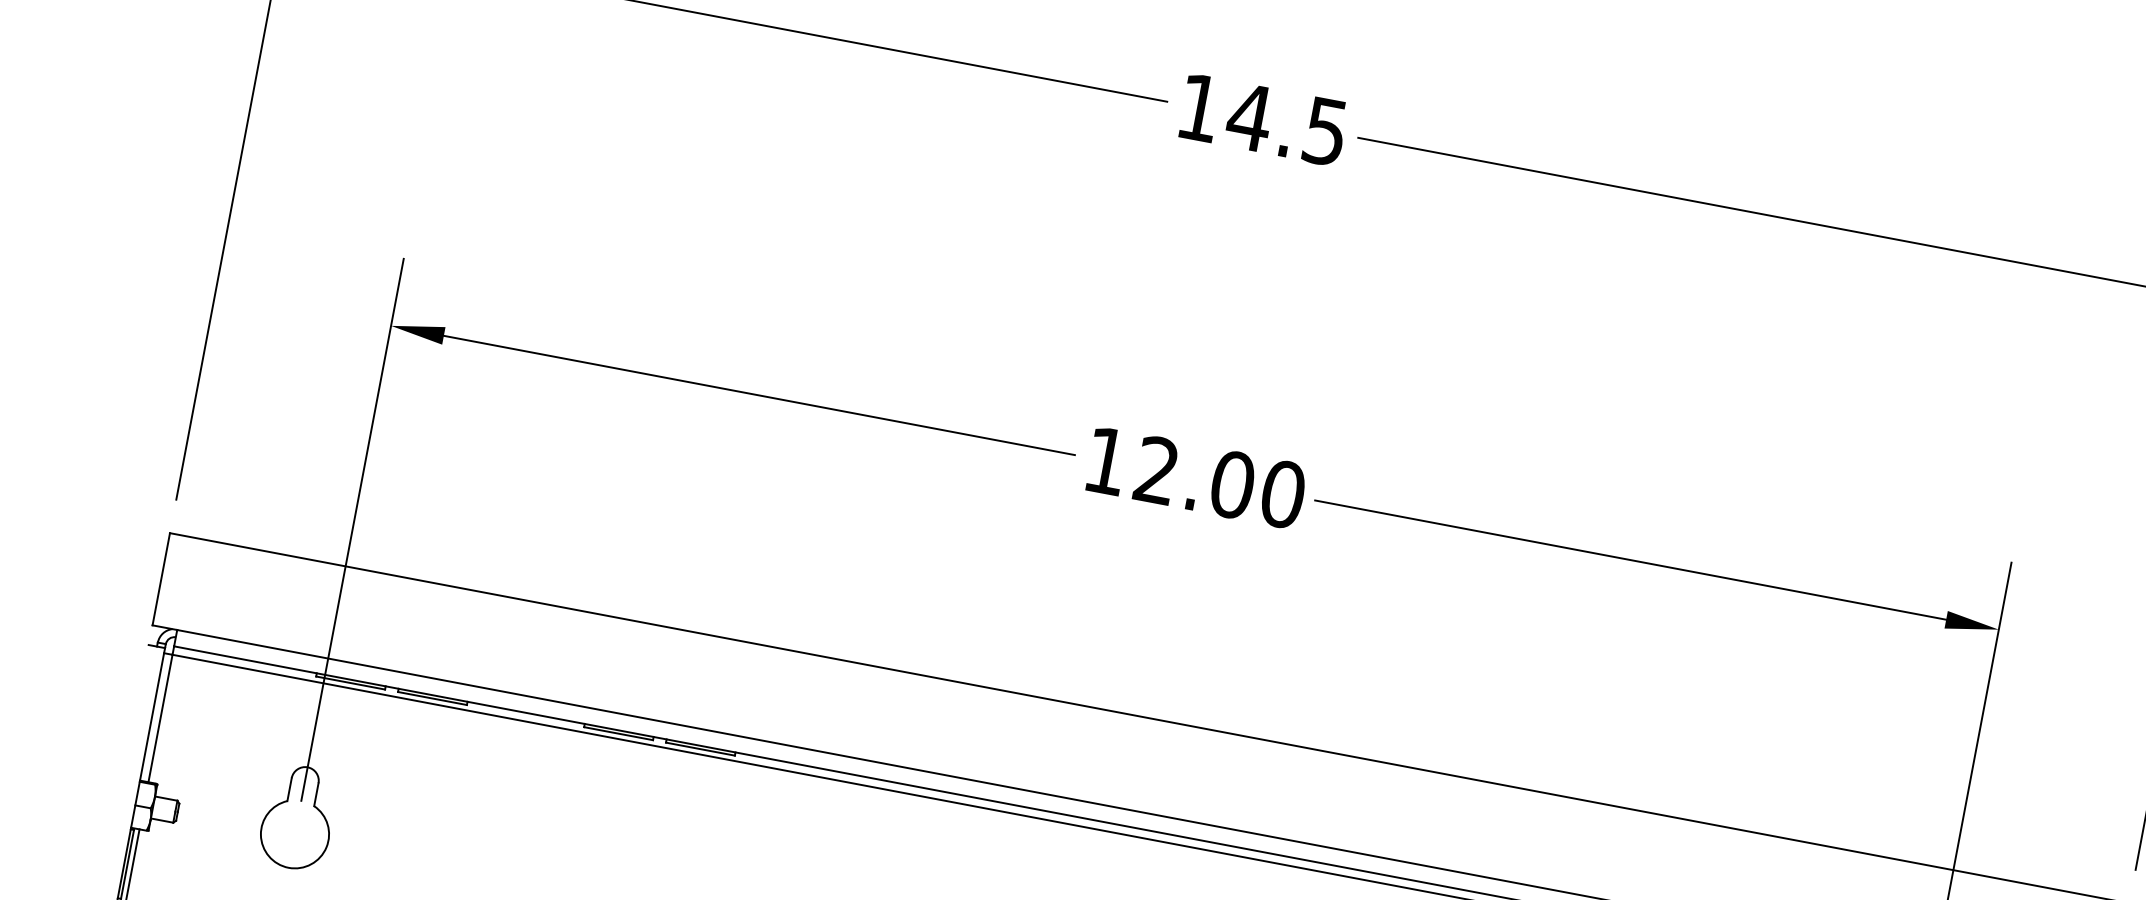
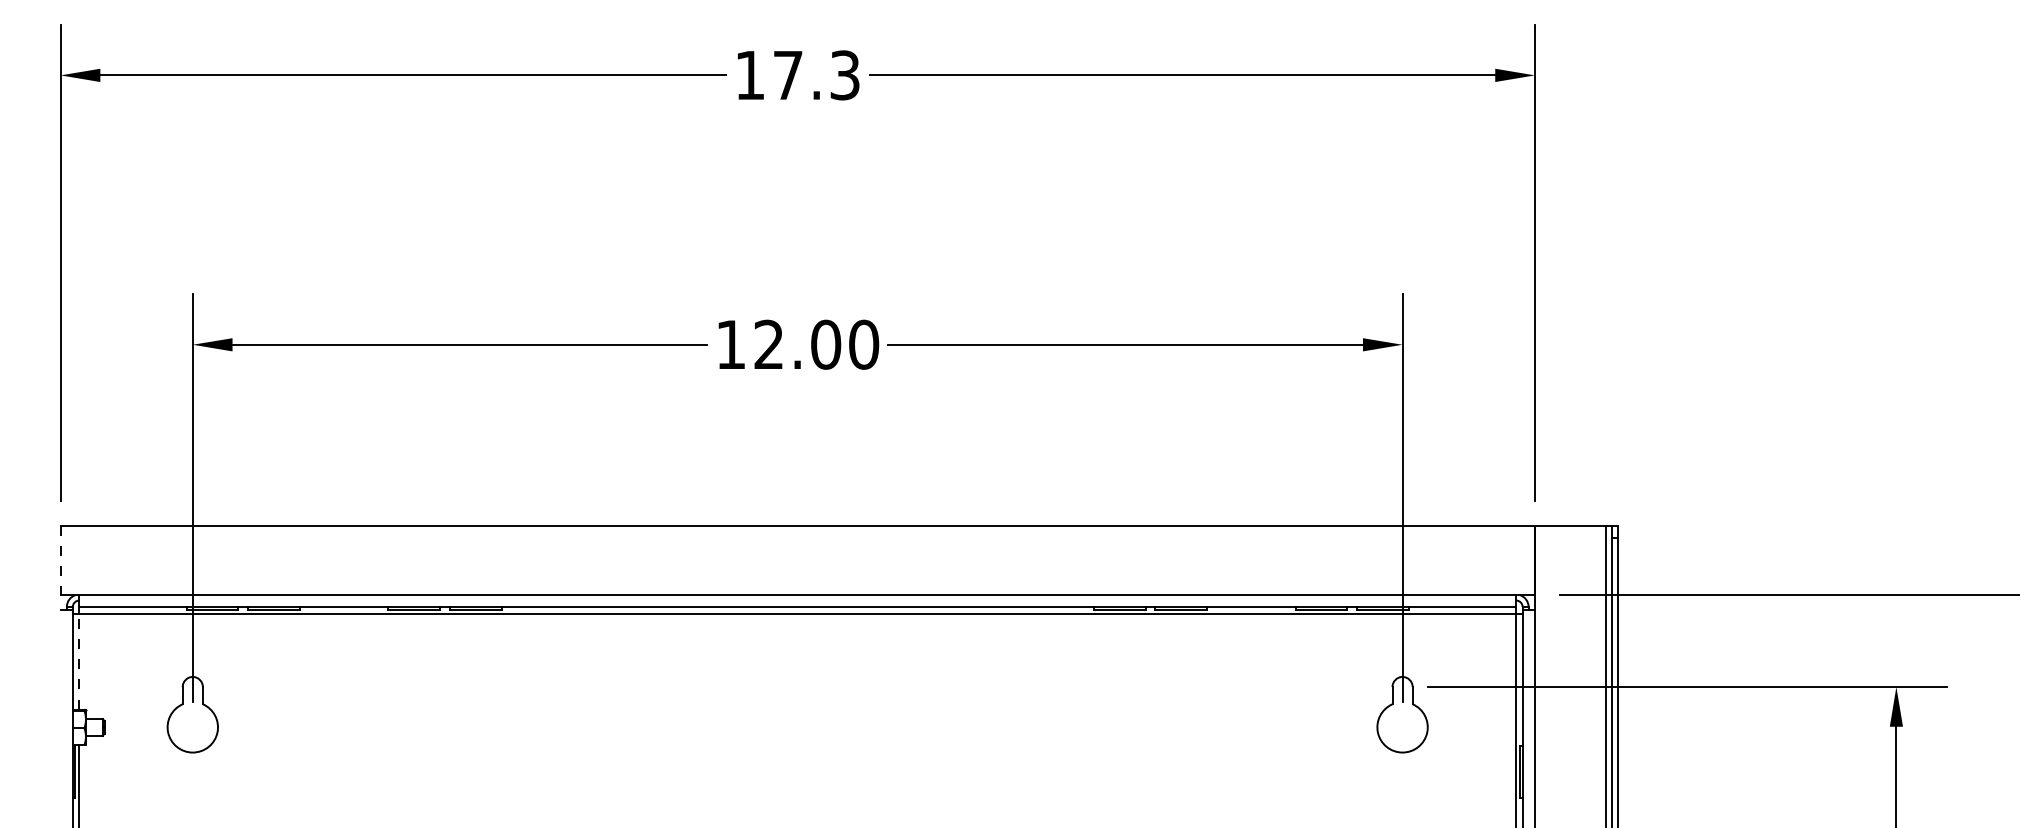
text: (1286, 123) -> (815, 74), 14.5 -> 17.3
line: (161, 579) -> (60, 560), solid -> dashed
line: (160, 718) -> (79, 661), solid -> dashed

